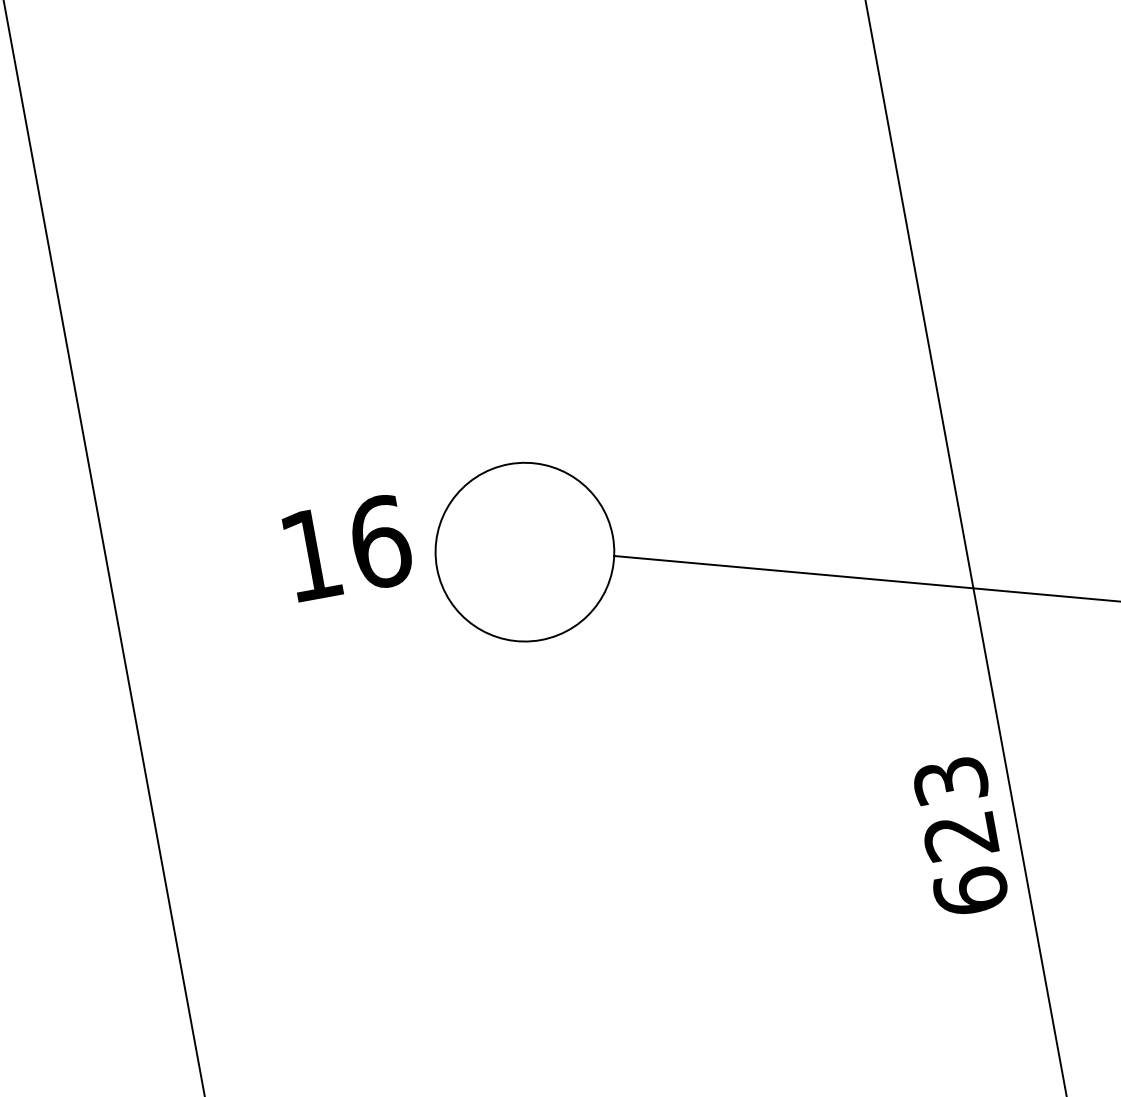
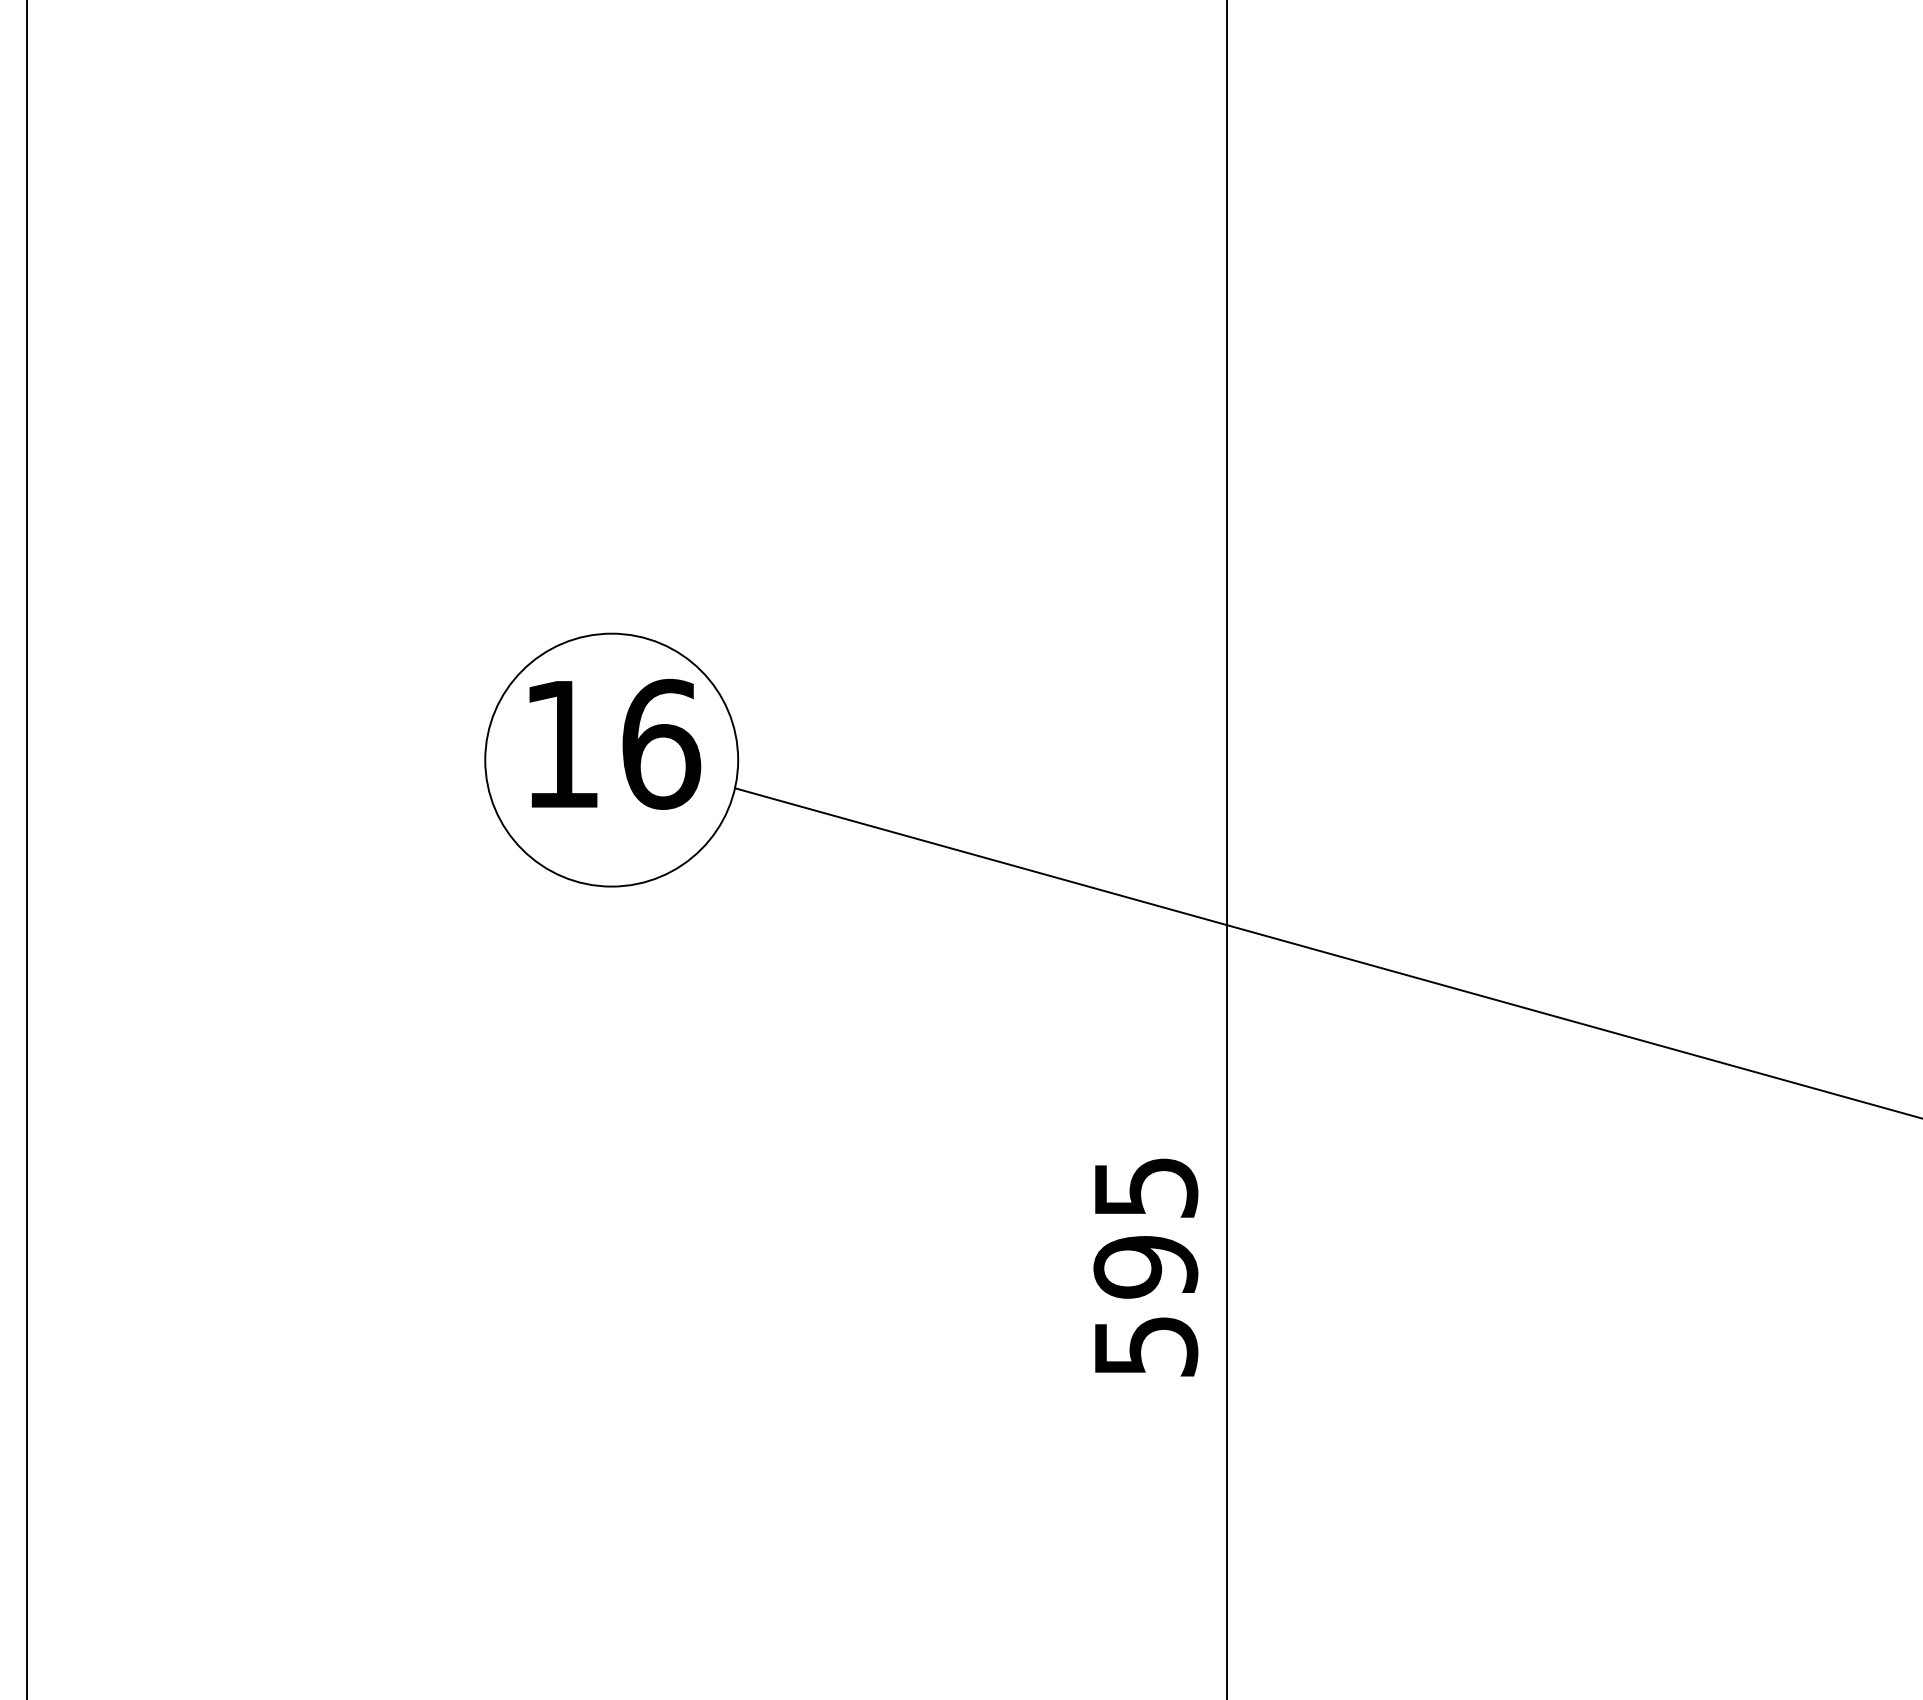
text: (348, 547) -> (615, 743), moved
text: (960, 836) -> (1145, 1267), 623 -> 595

